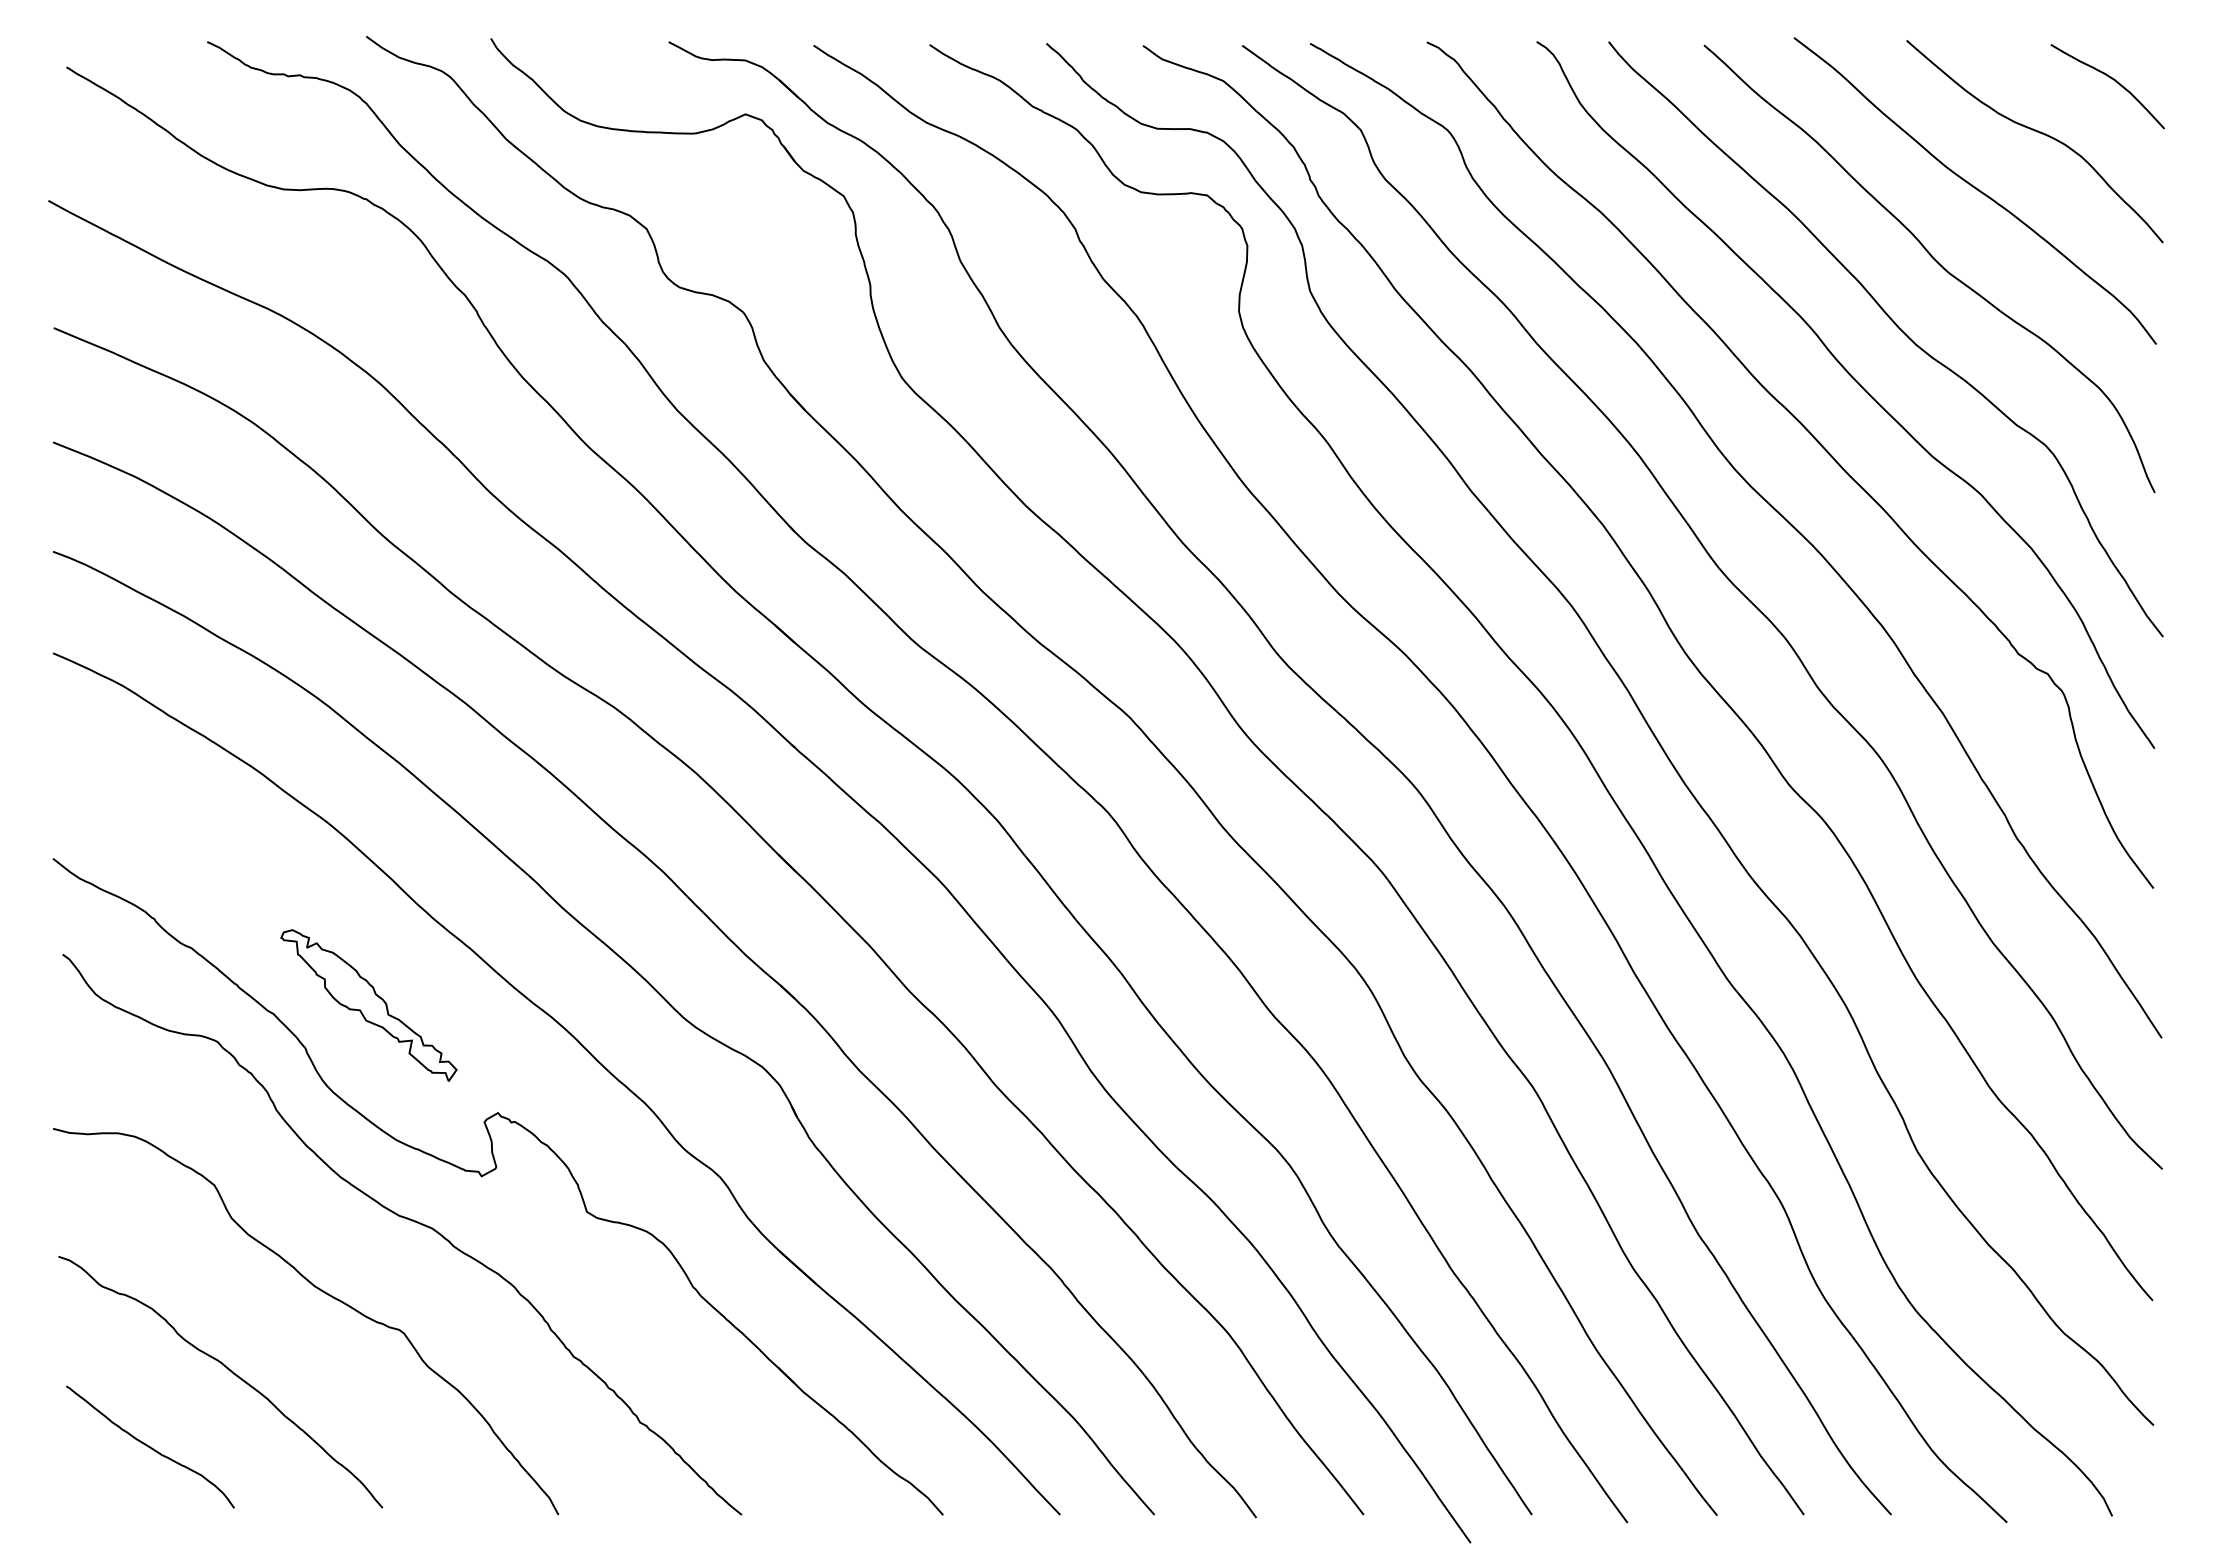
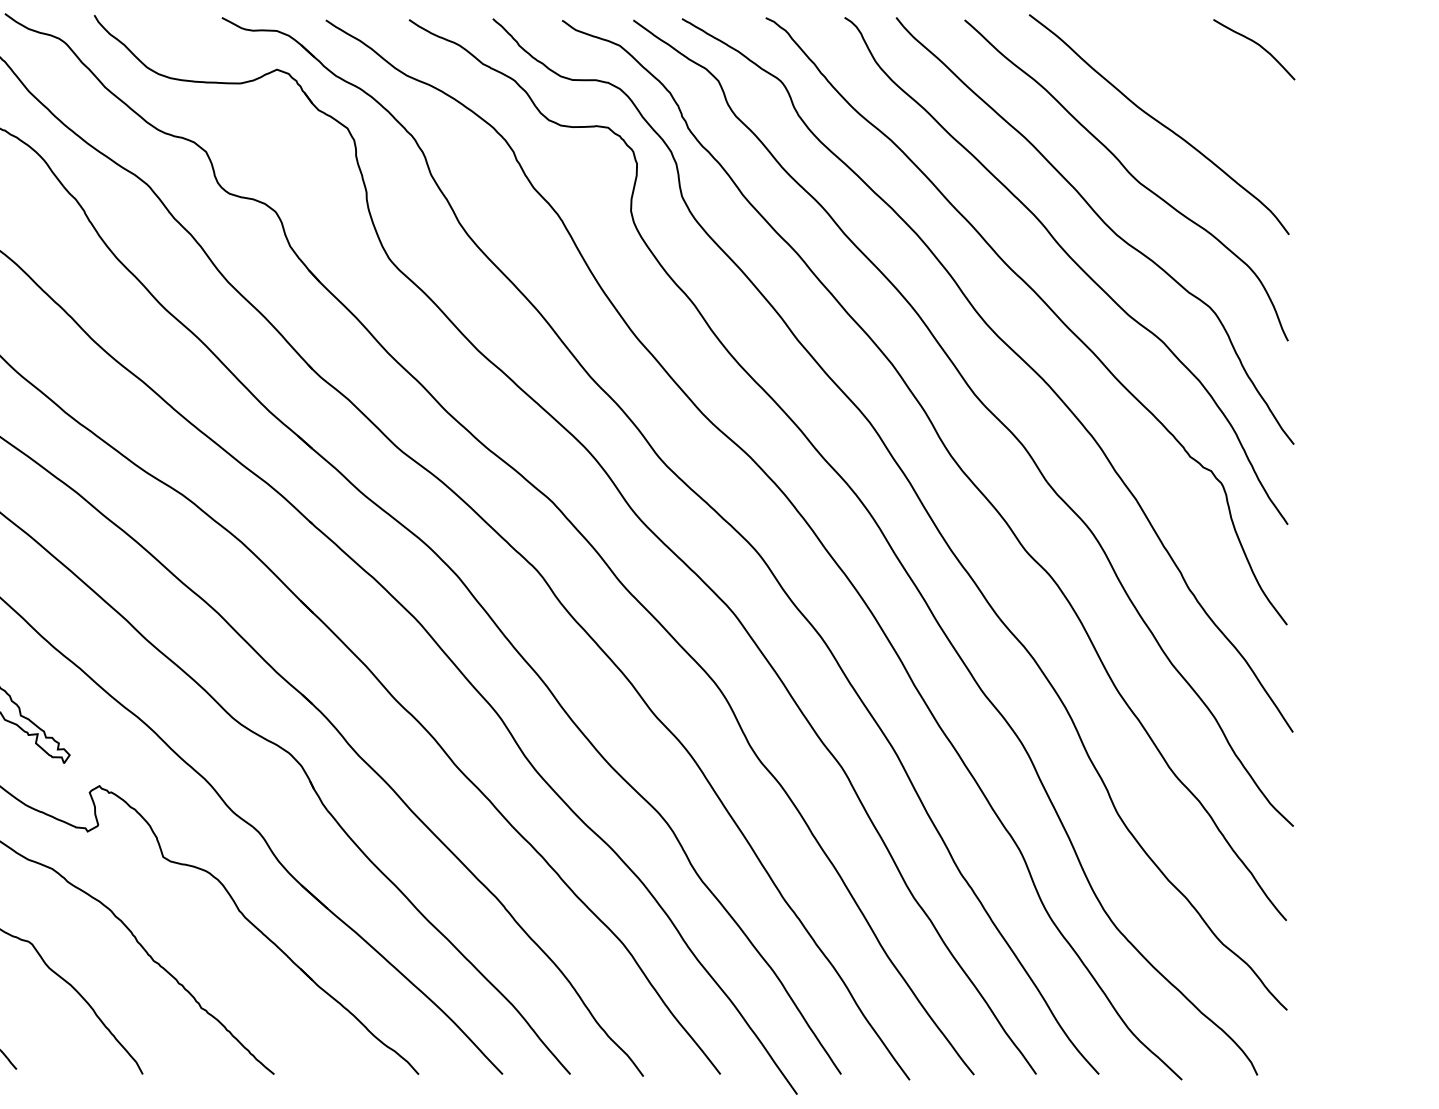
curve: (2039, 133) -> (1205, 83), removed

